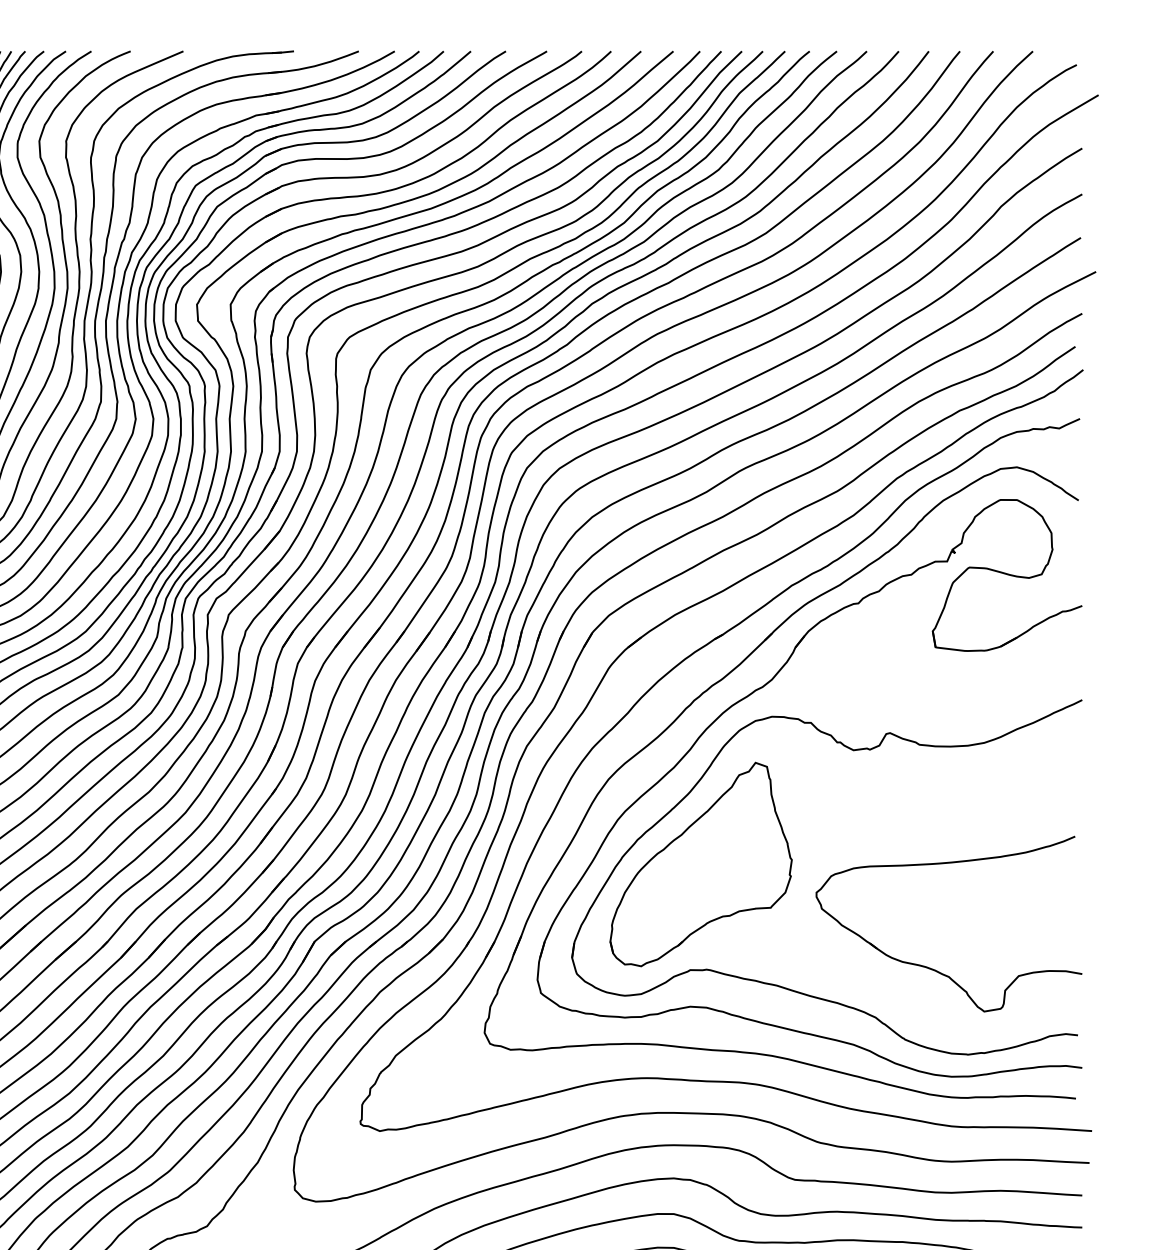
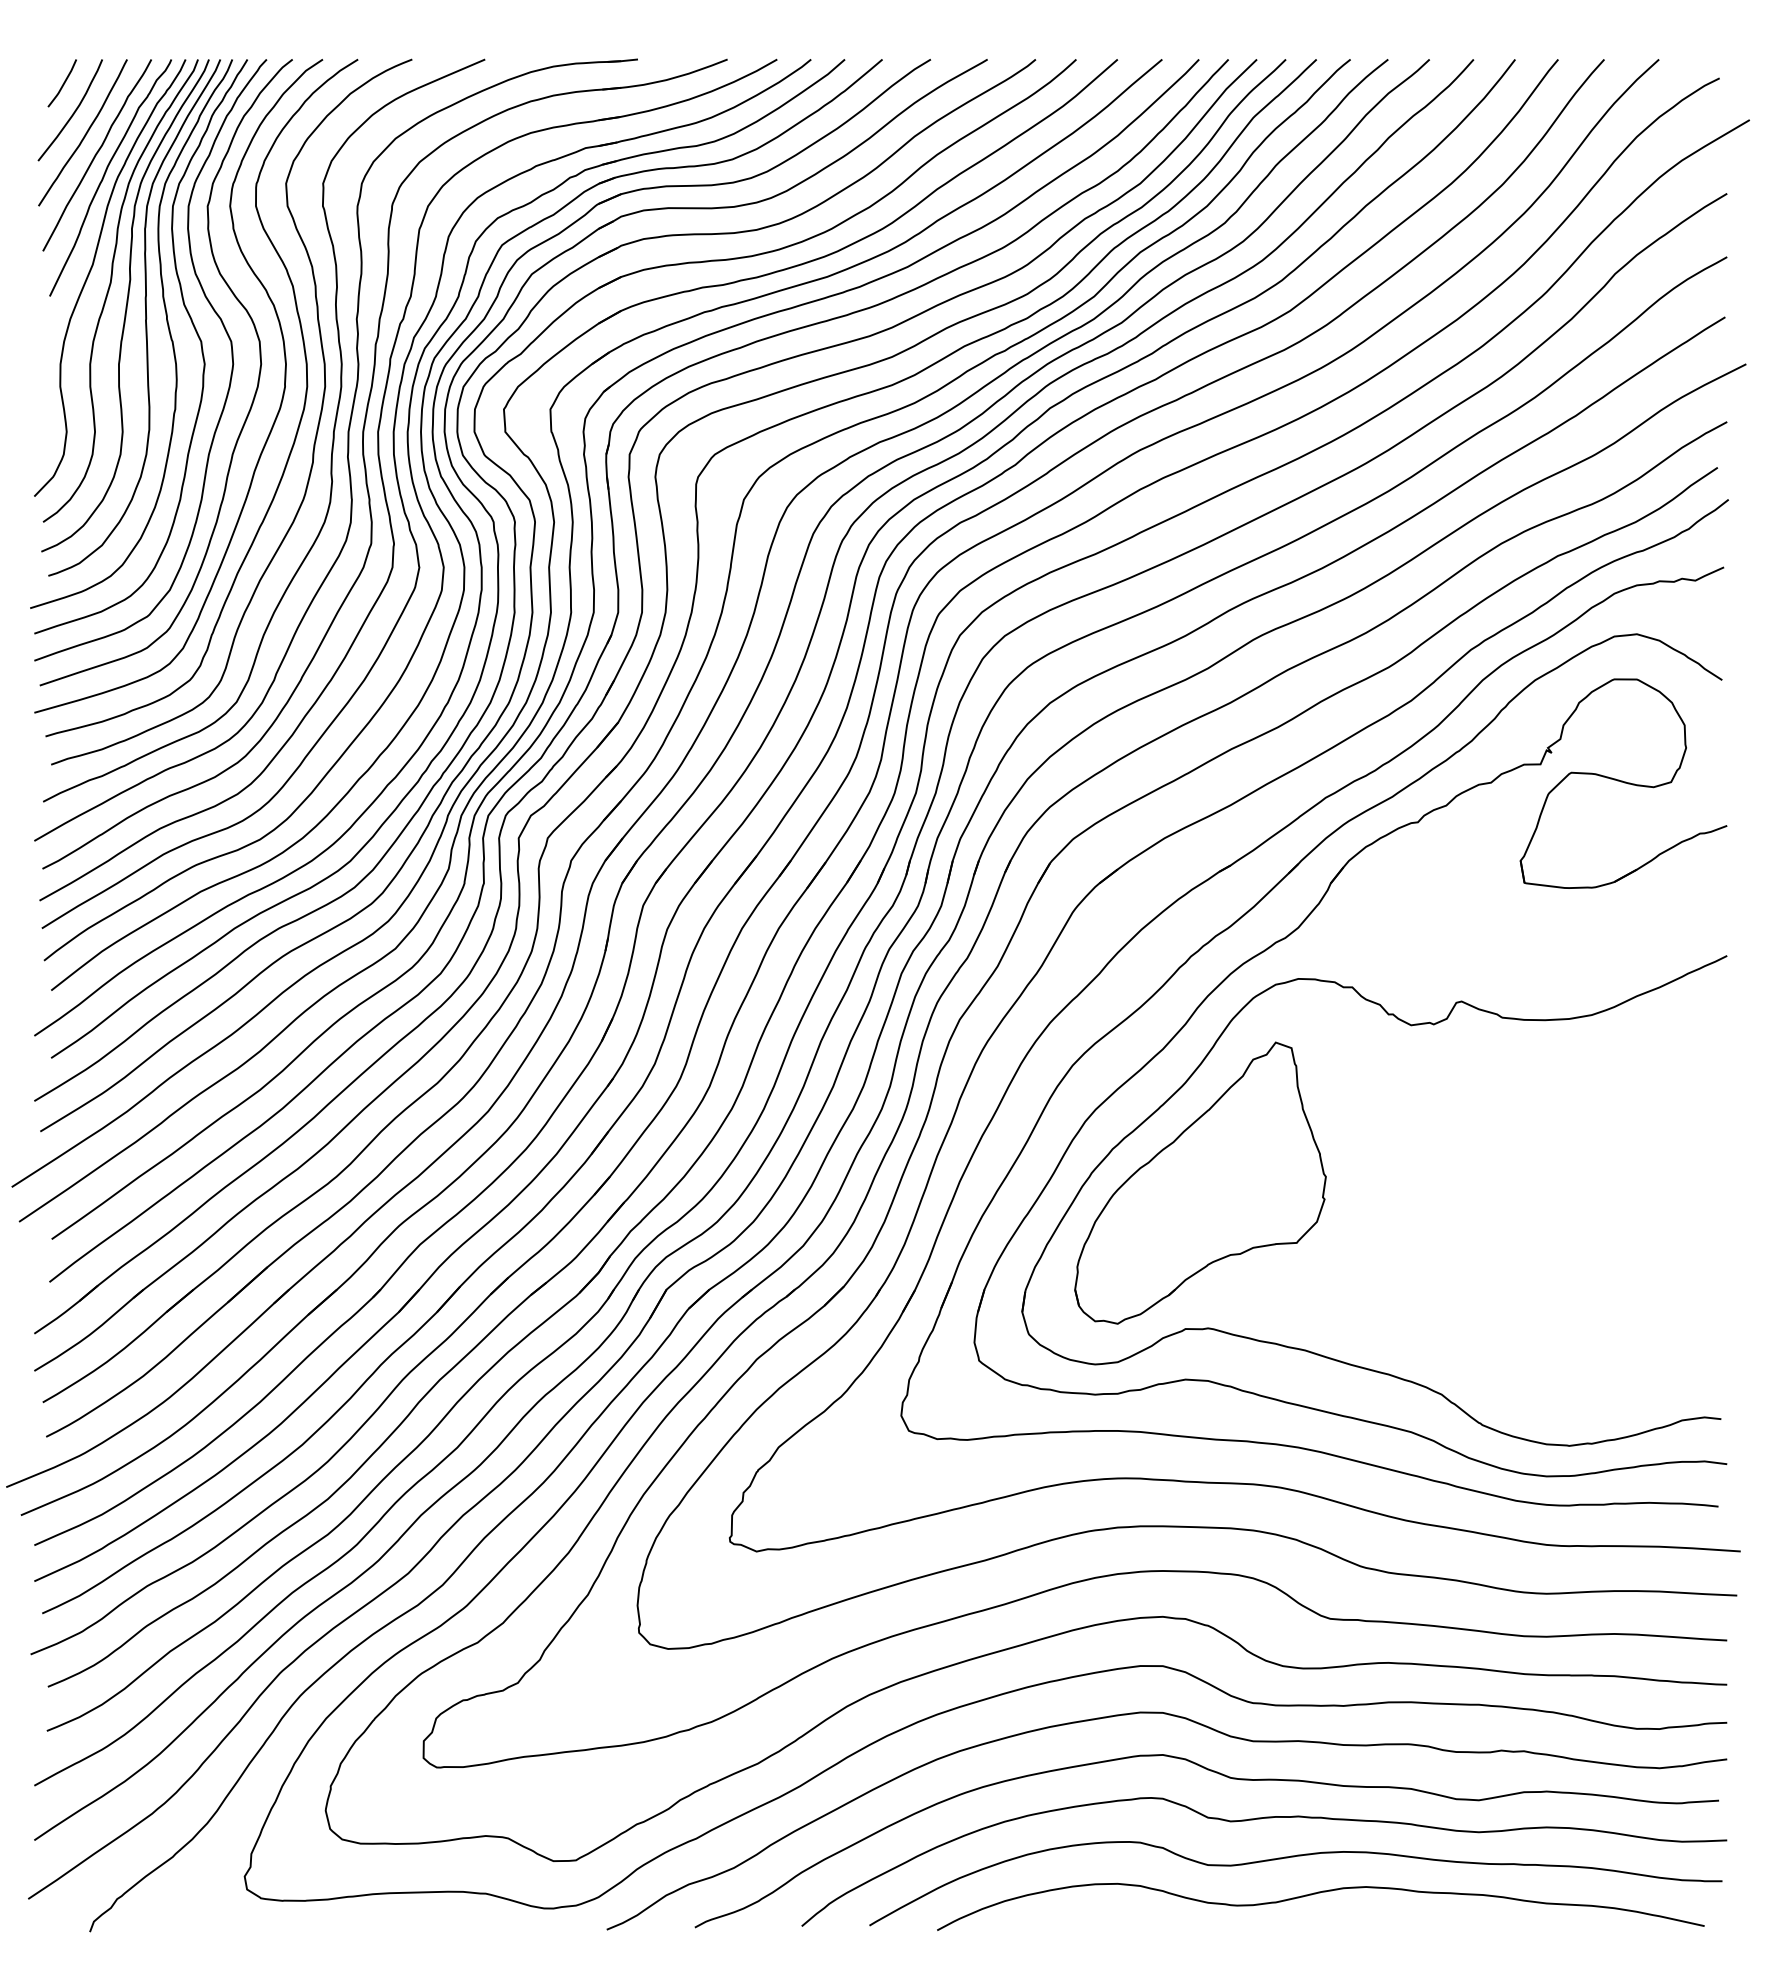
part: (933, 969) -> (1521, 1327), removed

